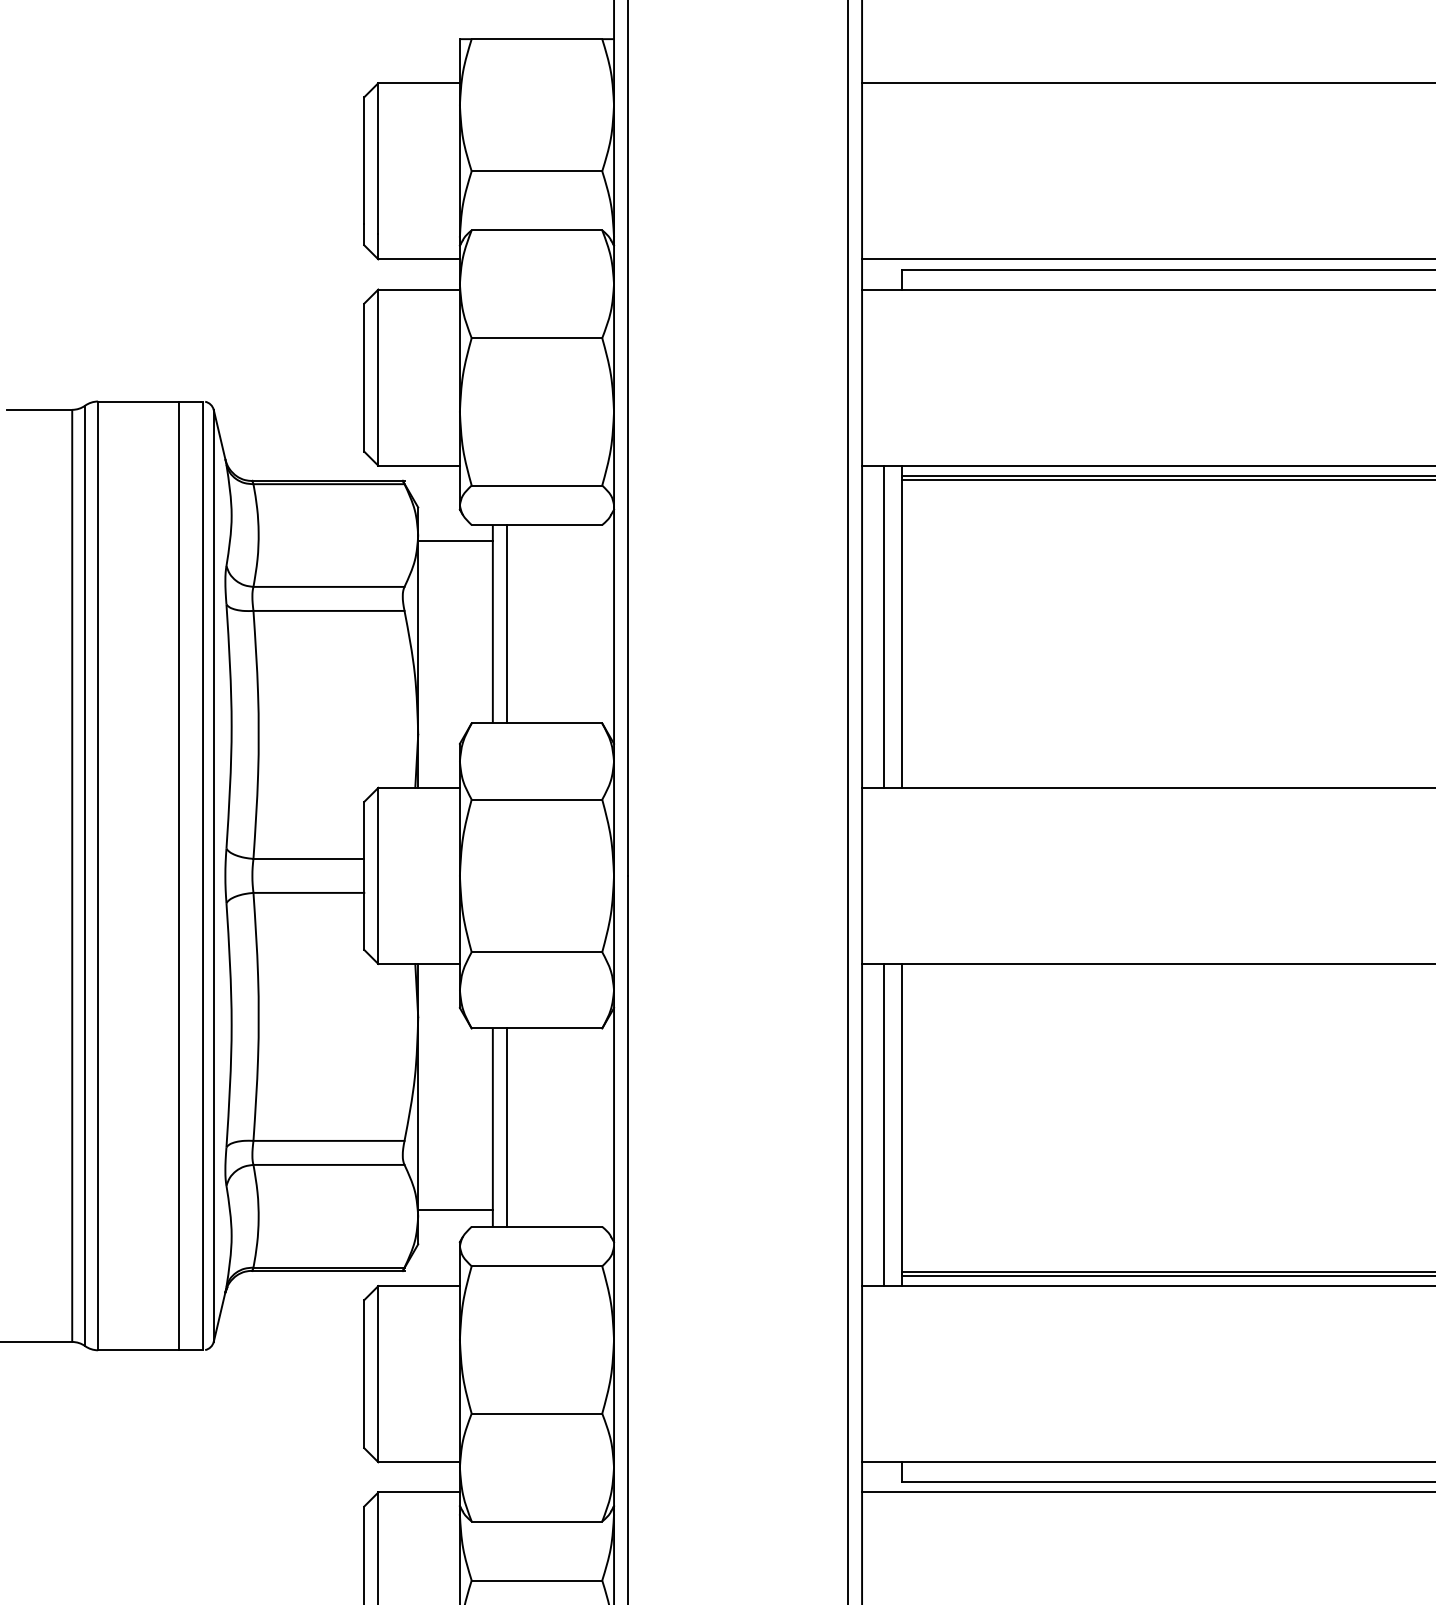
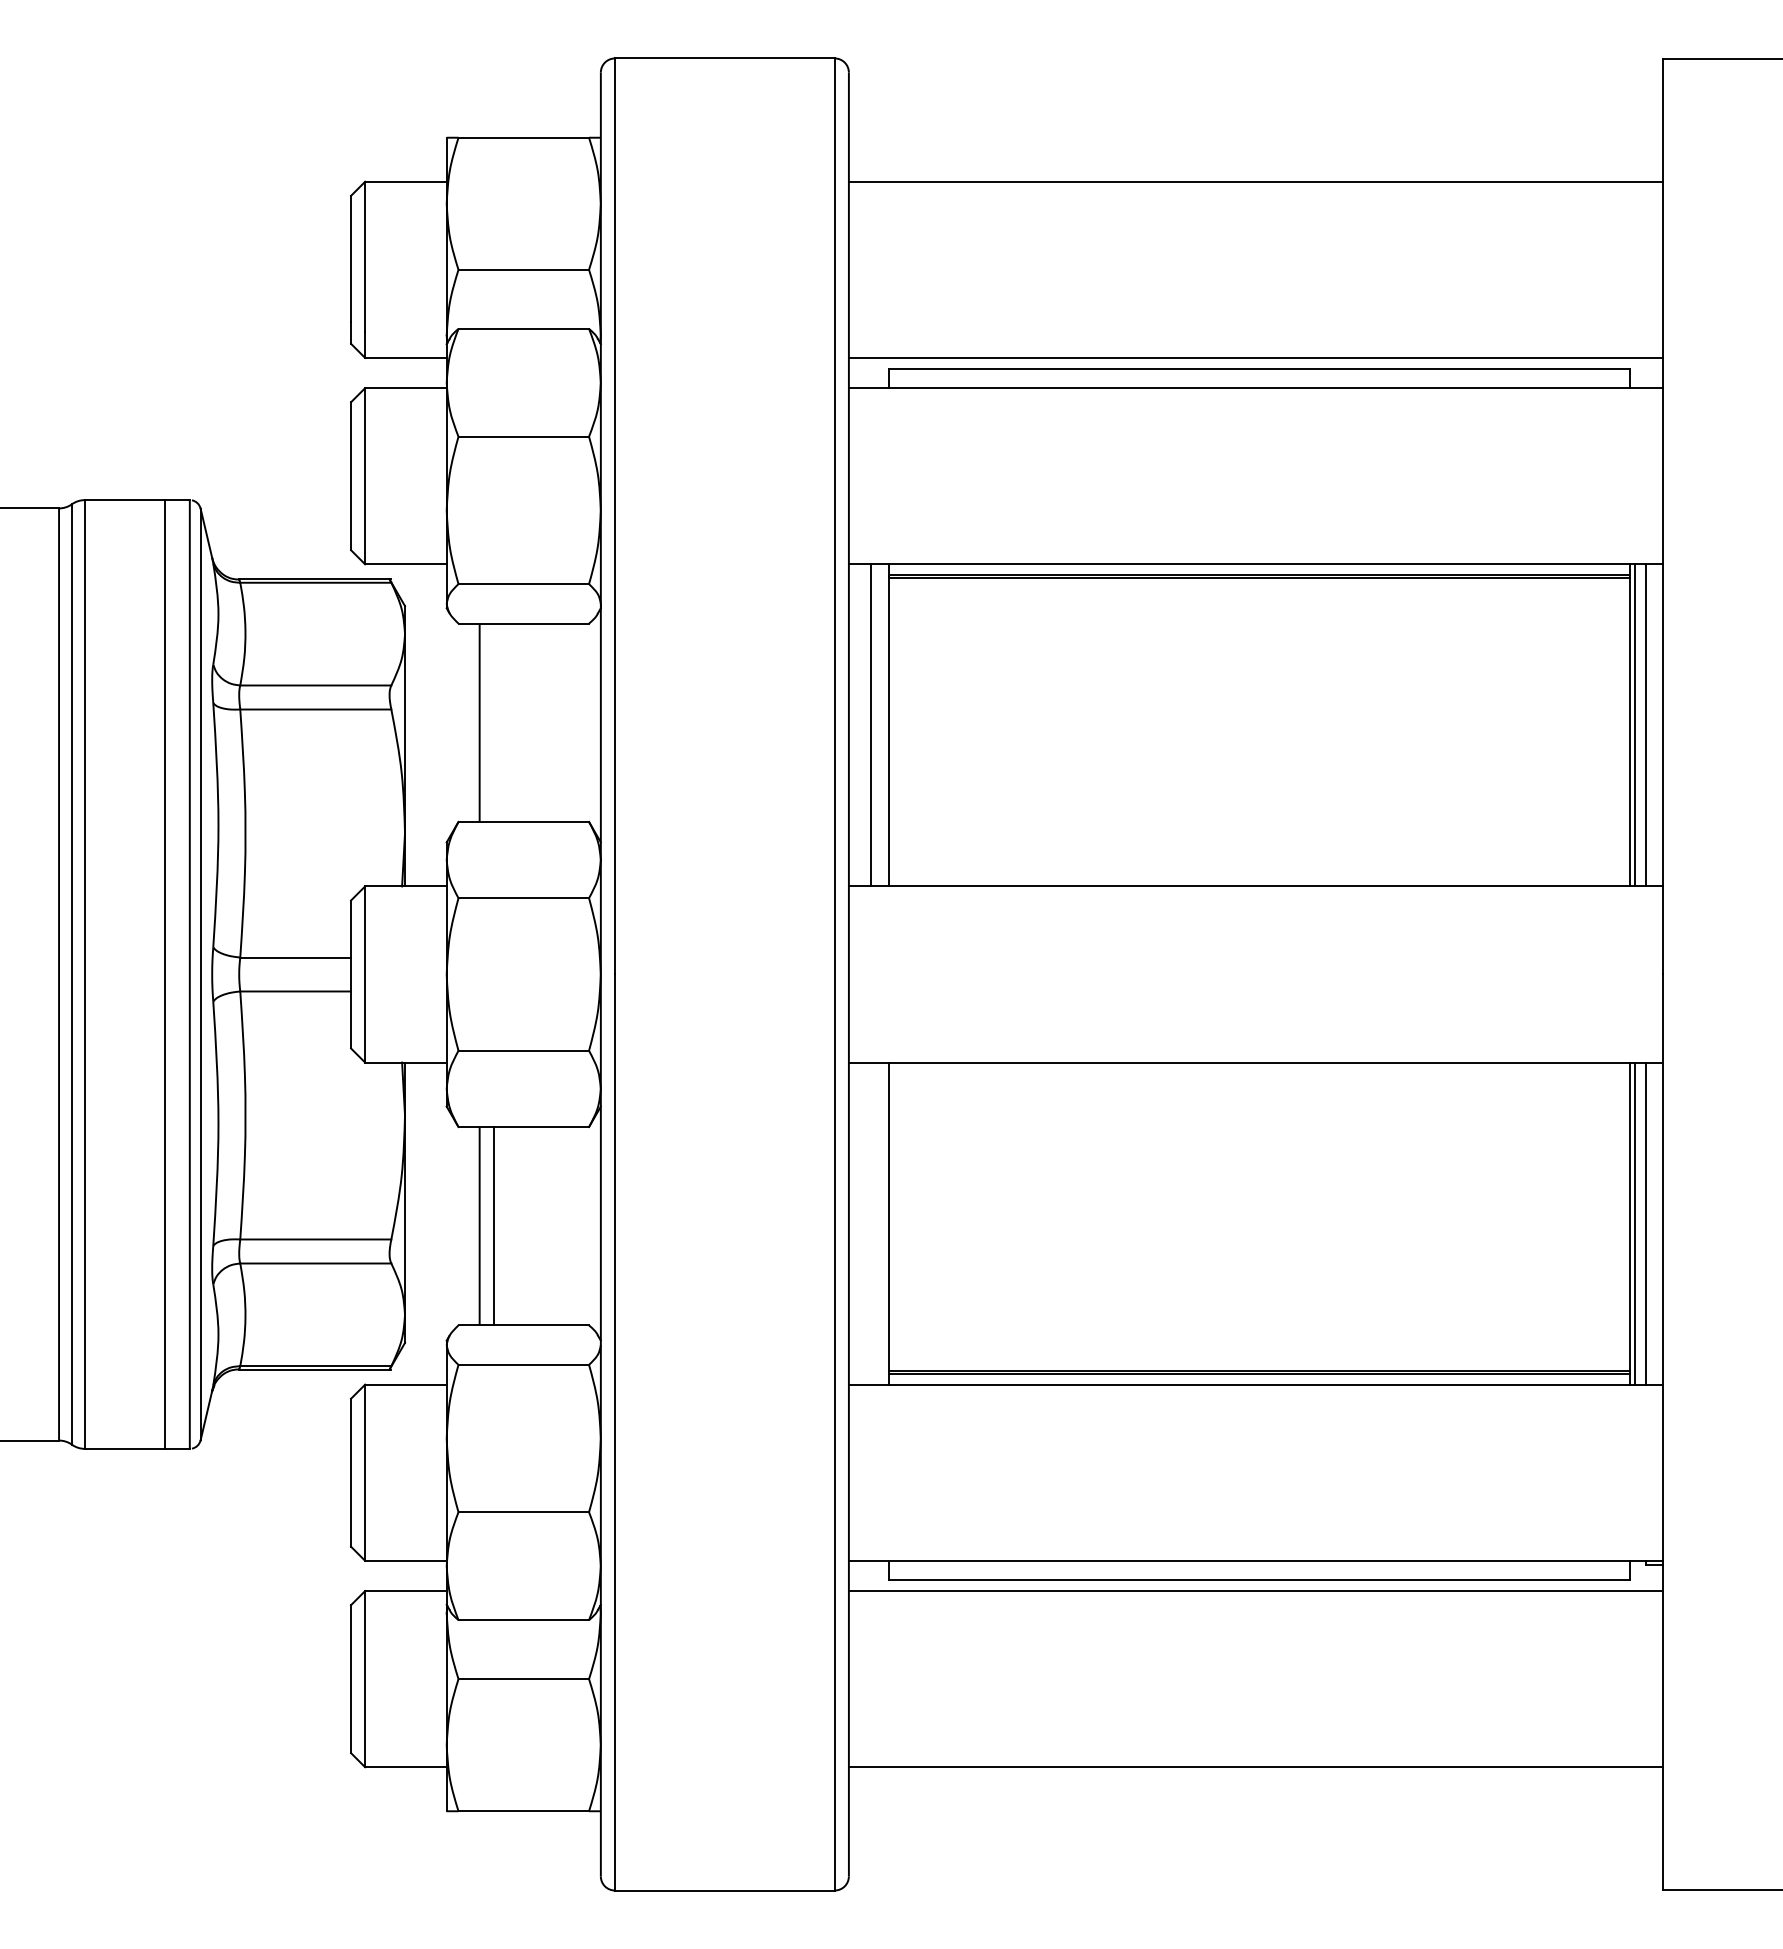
line: (455, 540) -> (442, 639), removed
line: (506, 623) -> (493, 722), removed
line: (884, 1124) -> (871, 1223), removed
line: (455, 1210) -> (442, 1309), removed

